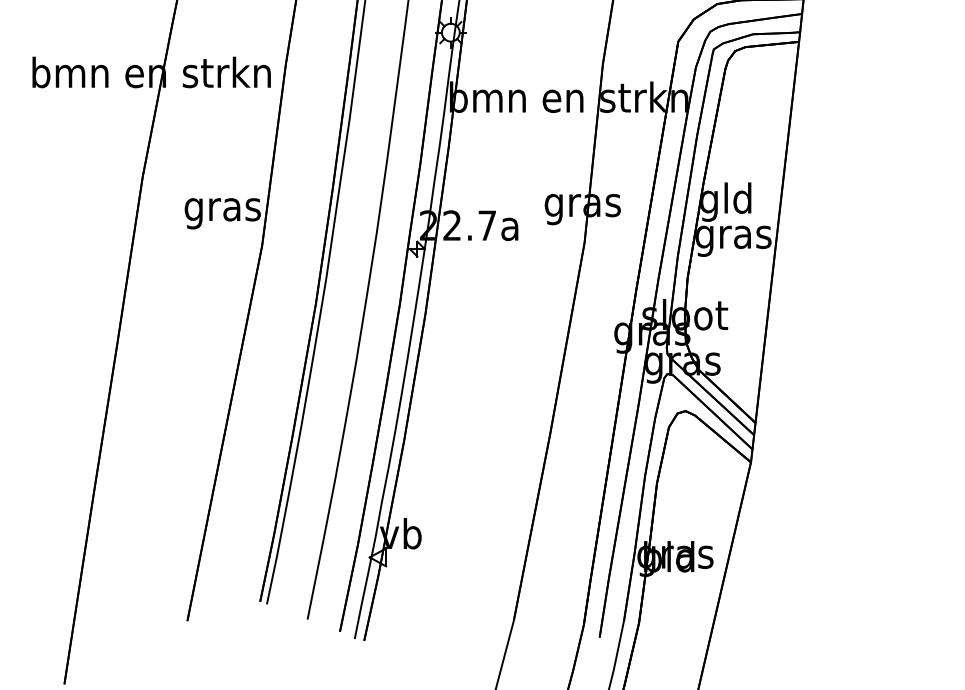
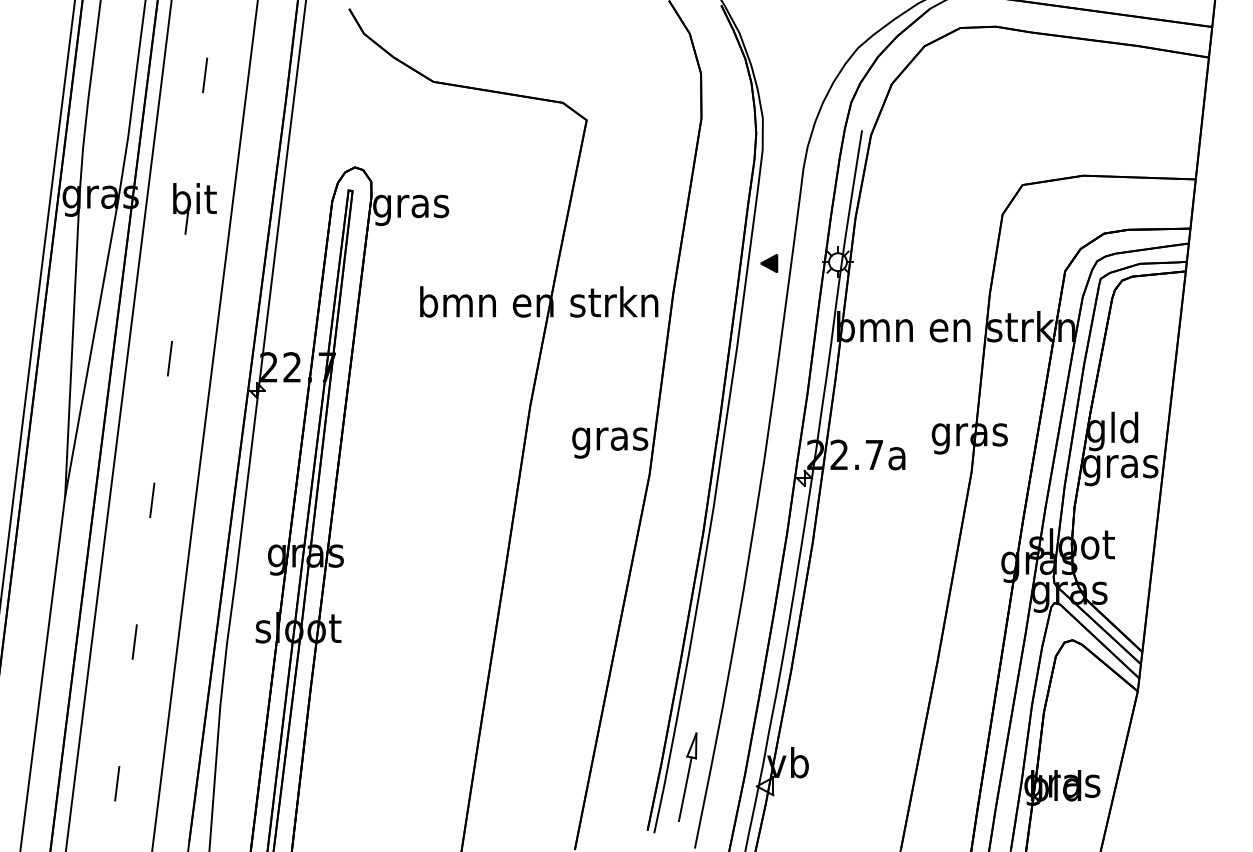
part: (382, 33) -> (769, 263), added
part: (300, 547) -> (687, 776), added

